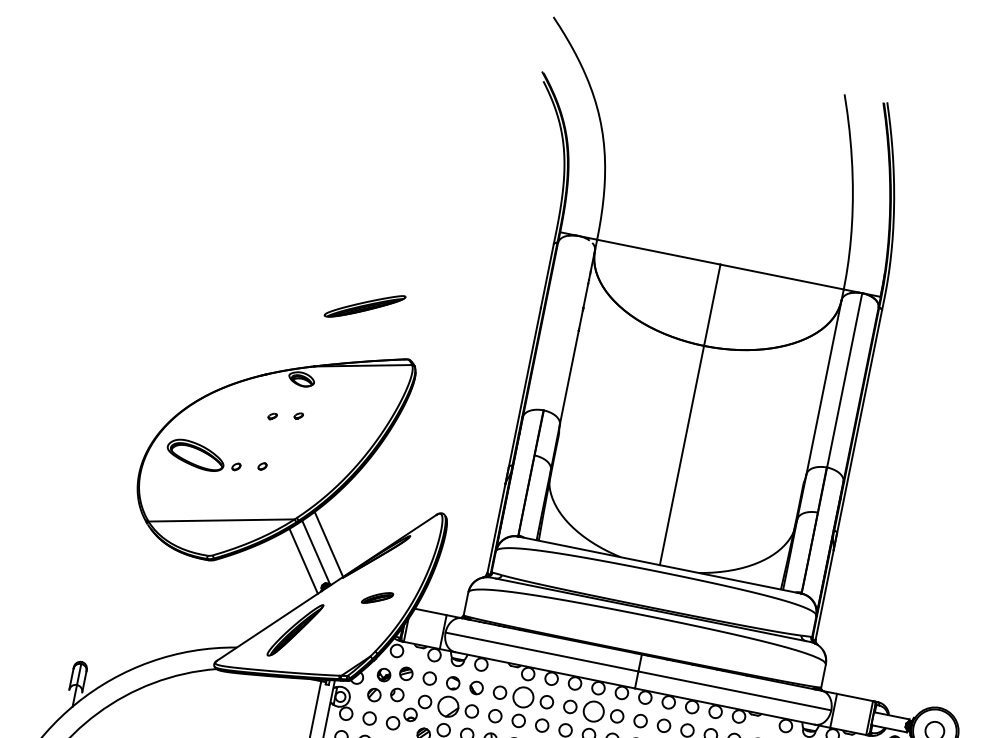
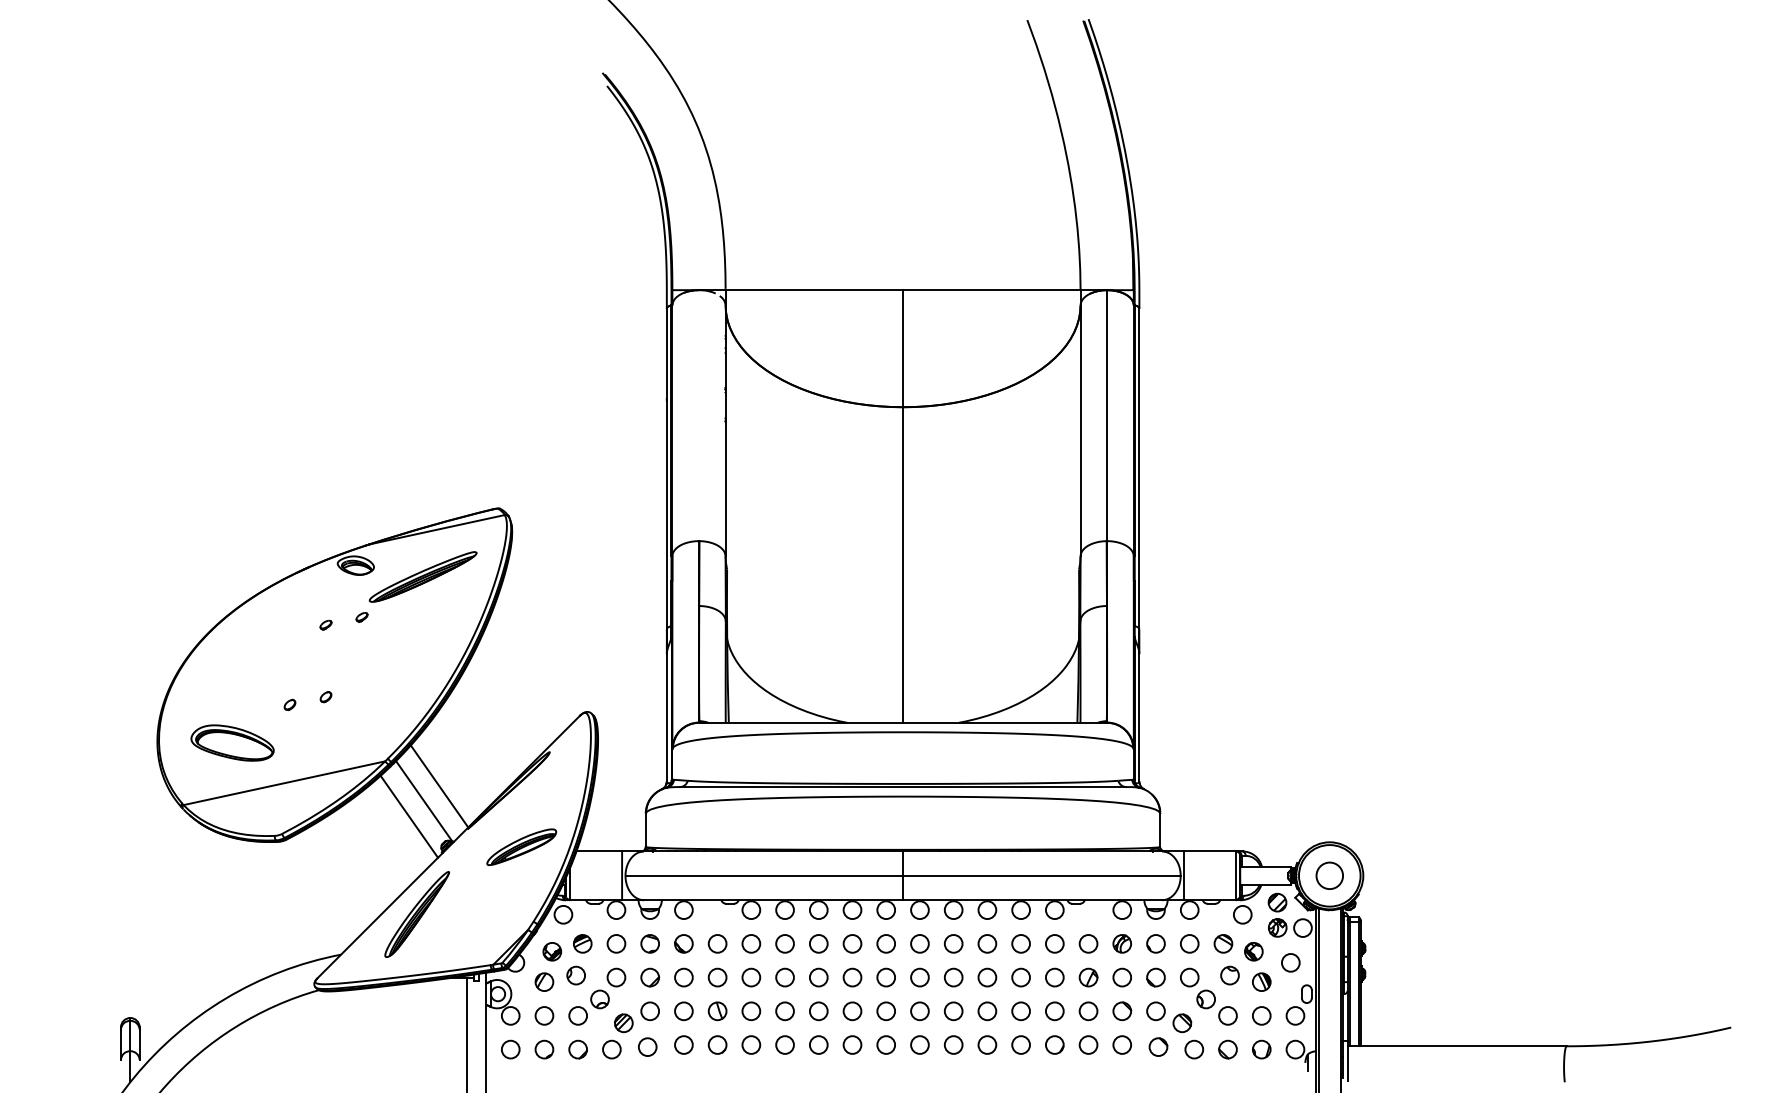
part: (364, 305) -> (422, 576), moved
part: (195, 454) -> (232, 742), moved
part: (377, 597) -> (521, 846), size x1.67
circle: (523, 697) -> (751, 943), size x0.62
part: (448, 706) -> (650, 977), size x0.62
circle: (593, 711) -> (852, 943), size x0.62

